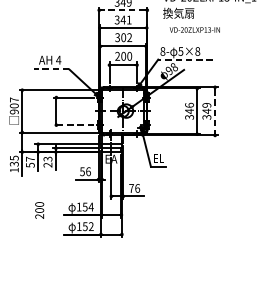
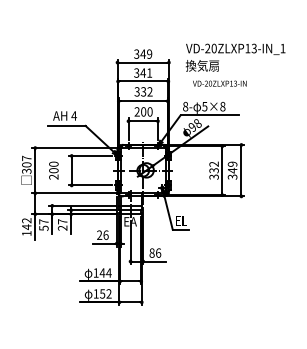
line: (123, 10) -> (143, 62), dashed -> solid
text: (123, 37) -> (143, 91), 302 -> 332
line: (185, 59) -> (209, 115), dashed -> solid
line: (51, 69) -> (66, 125), dashed -> solid
text: (188, 108) -> (213, 167), 346 -> 332
text: (14, 111) -> (26, 170), 907 -> 307
line: (215, 111) -> (241, 170), dashed -> solid
line: (73, 125) -> (90, 185), dashed -> solid
text: (47, 158) -> (62, 221), 23 -> 27
text: (14, 161) -> (26, 224), 135 -> 142
text: (82, 171) -> (99, 234), 56 -> 26
text: (131, 187) -> (151, 252), 76 -> 86
text: (85, 206) -> (102, 272), 154 -> 144
text: (39, 210) -> (53, 170), moved

